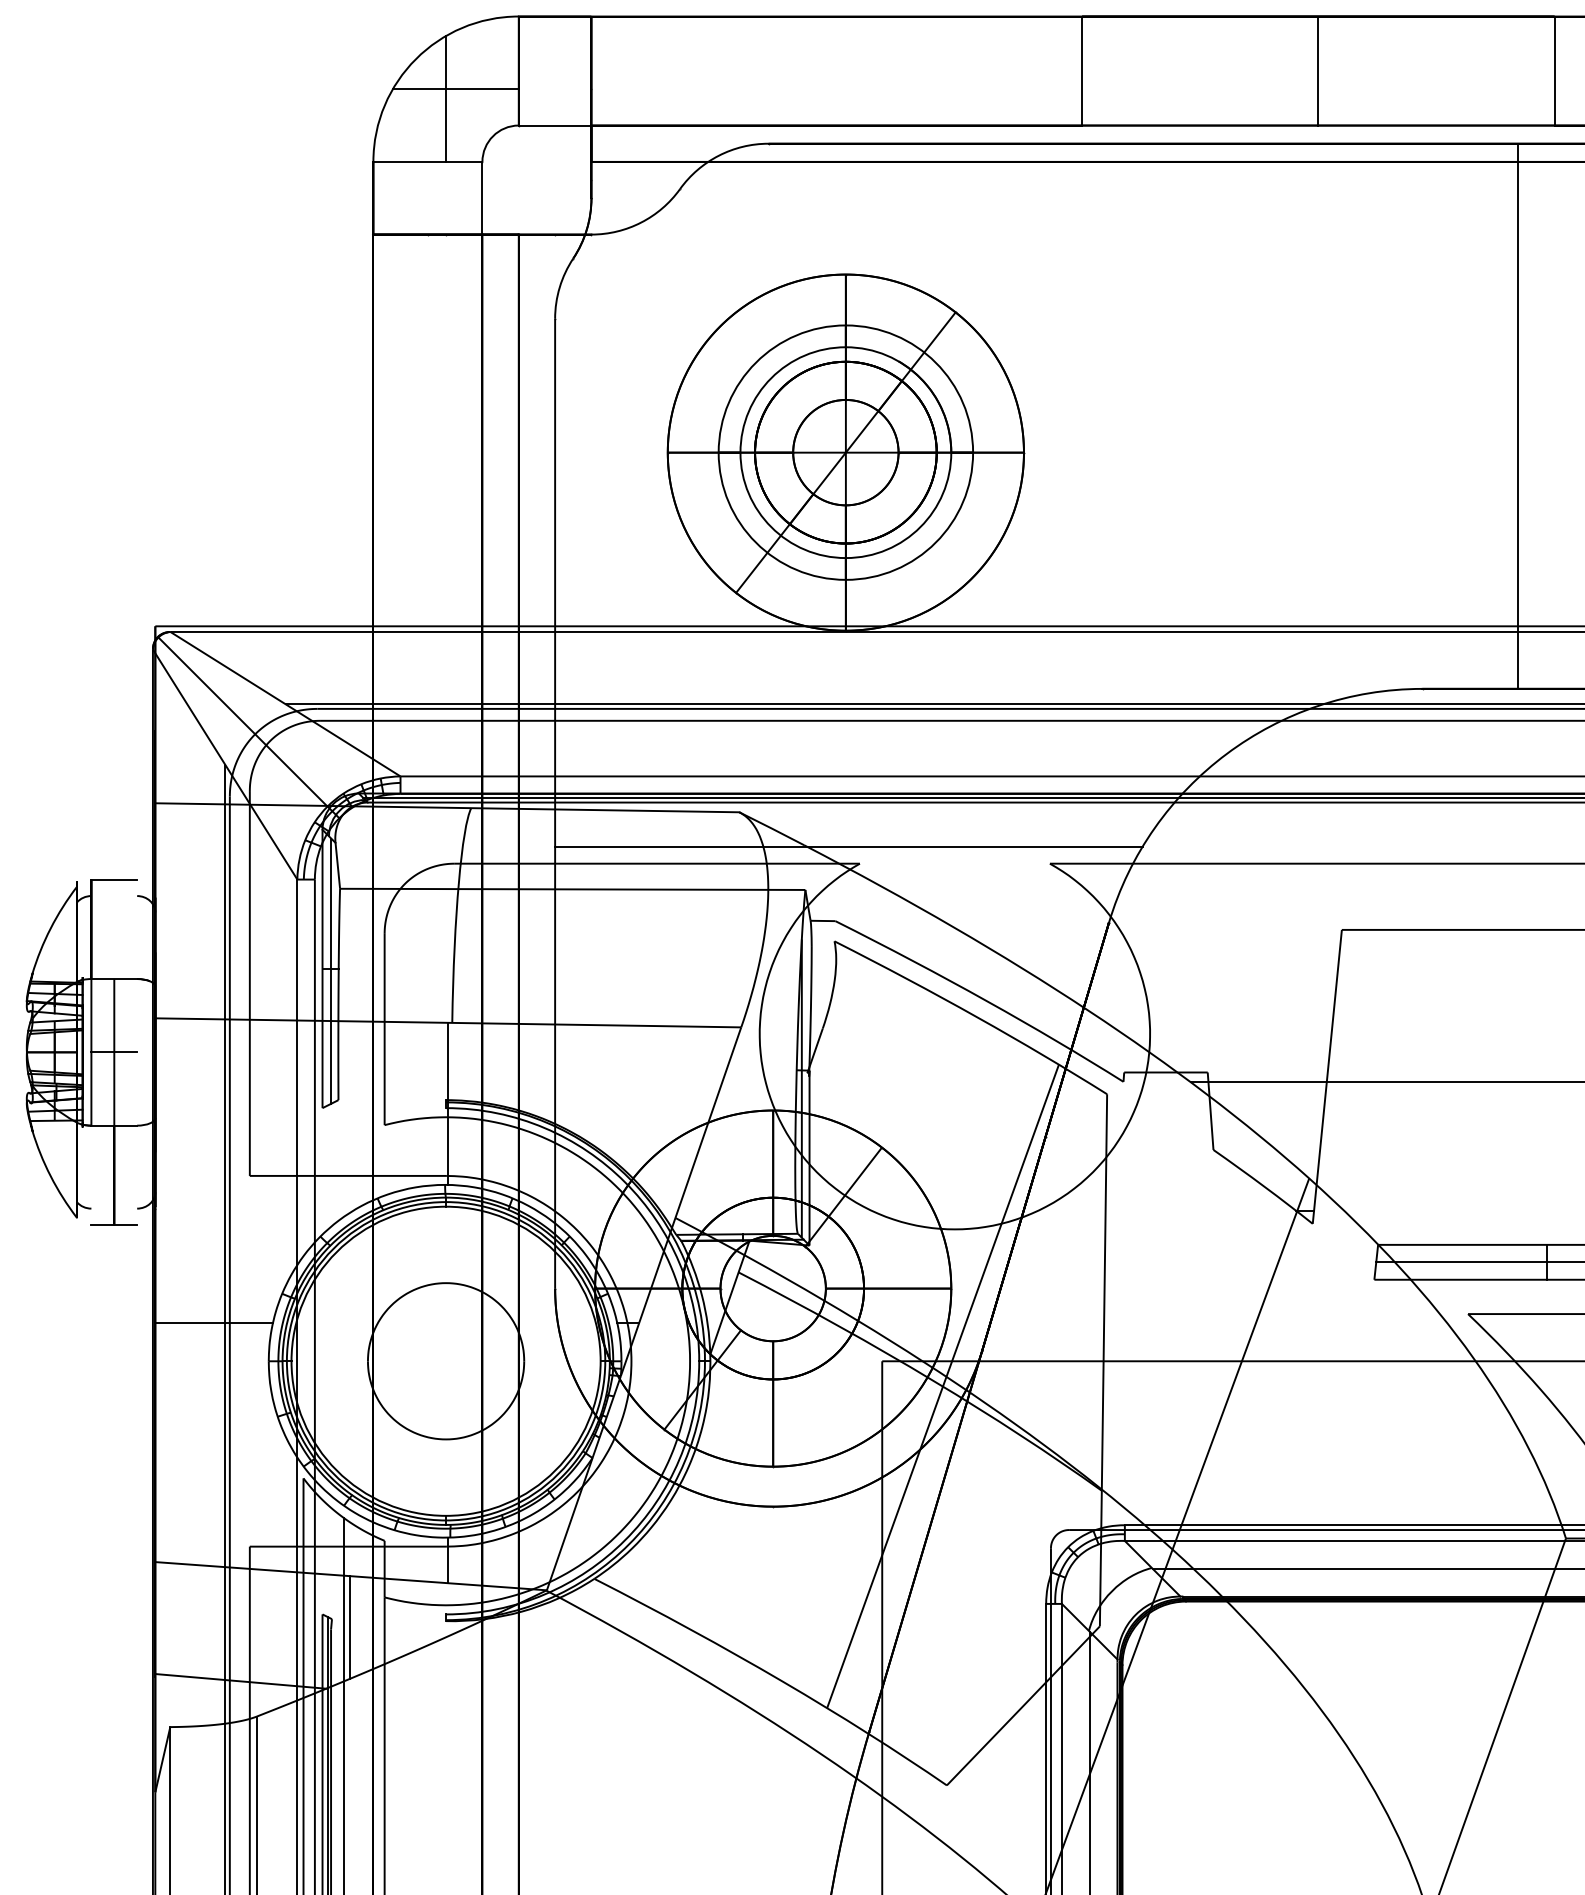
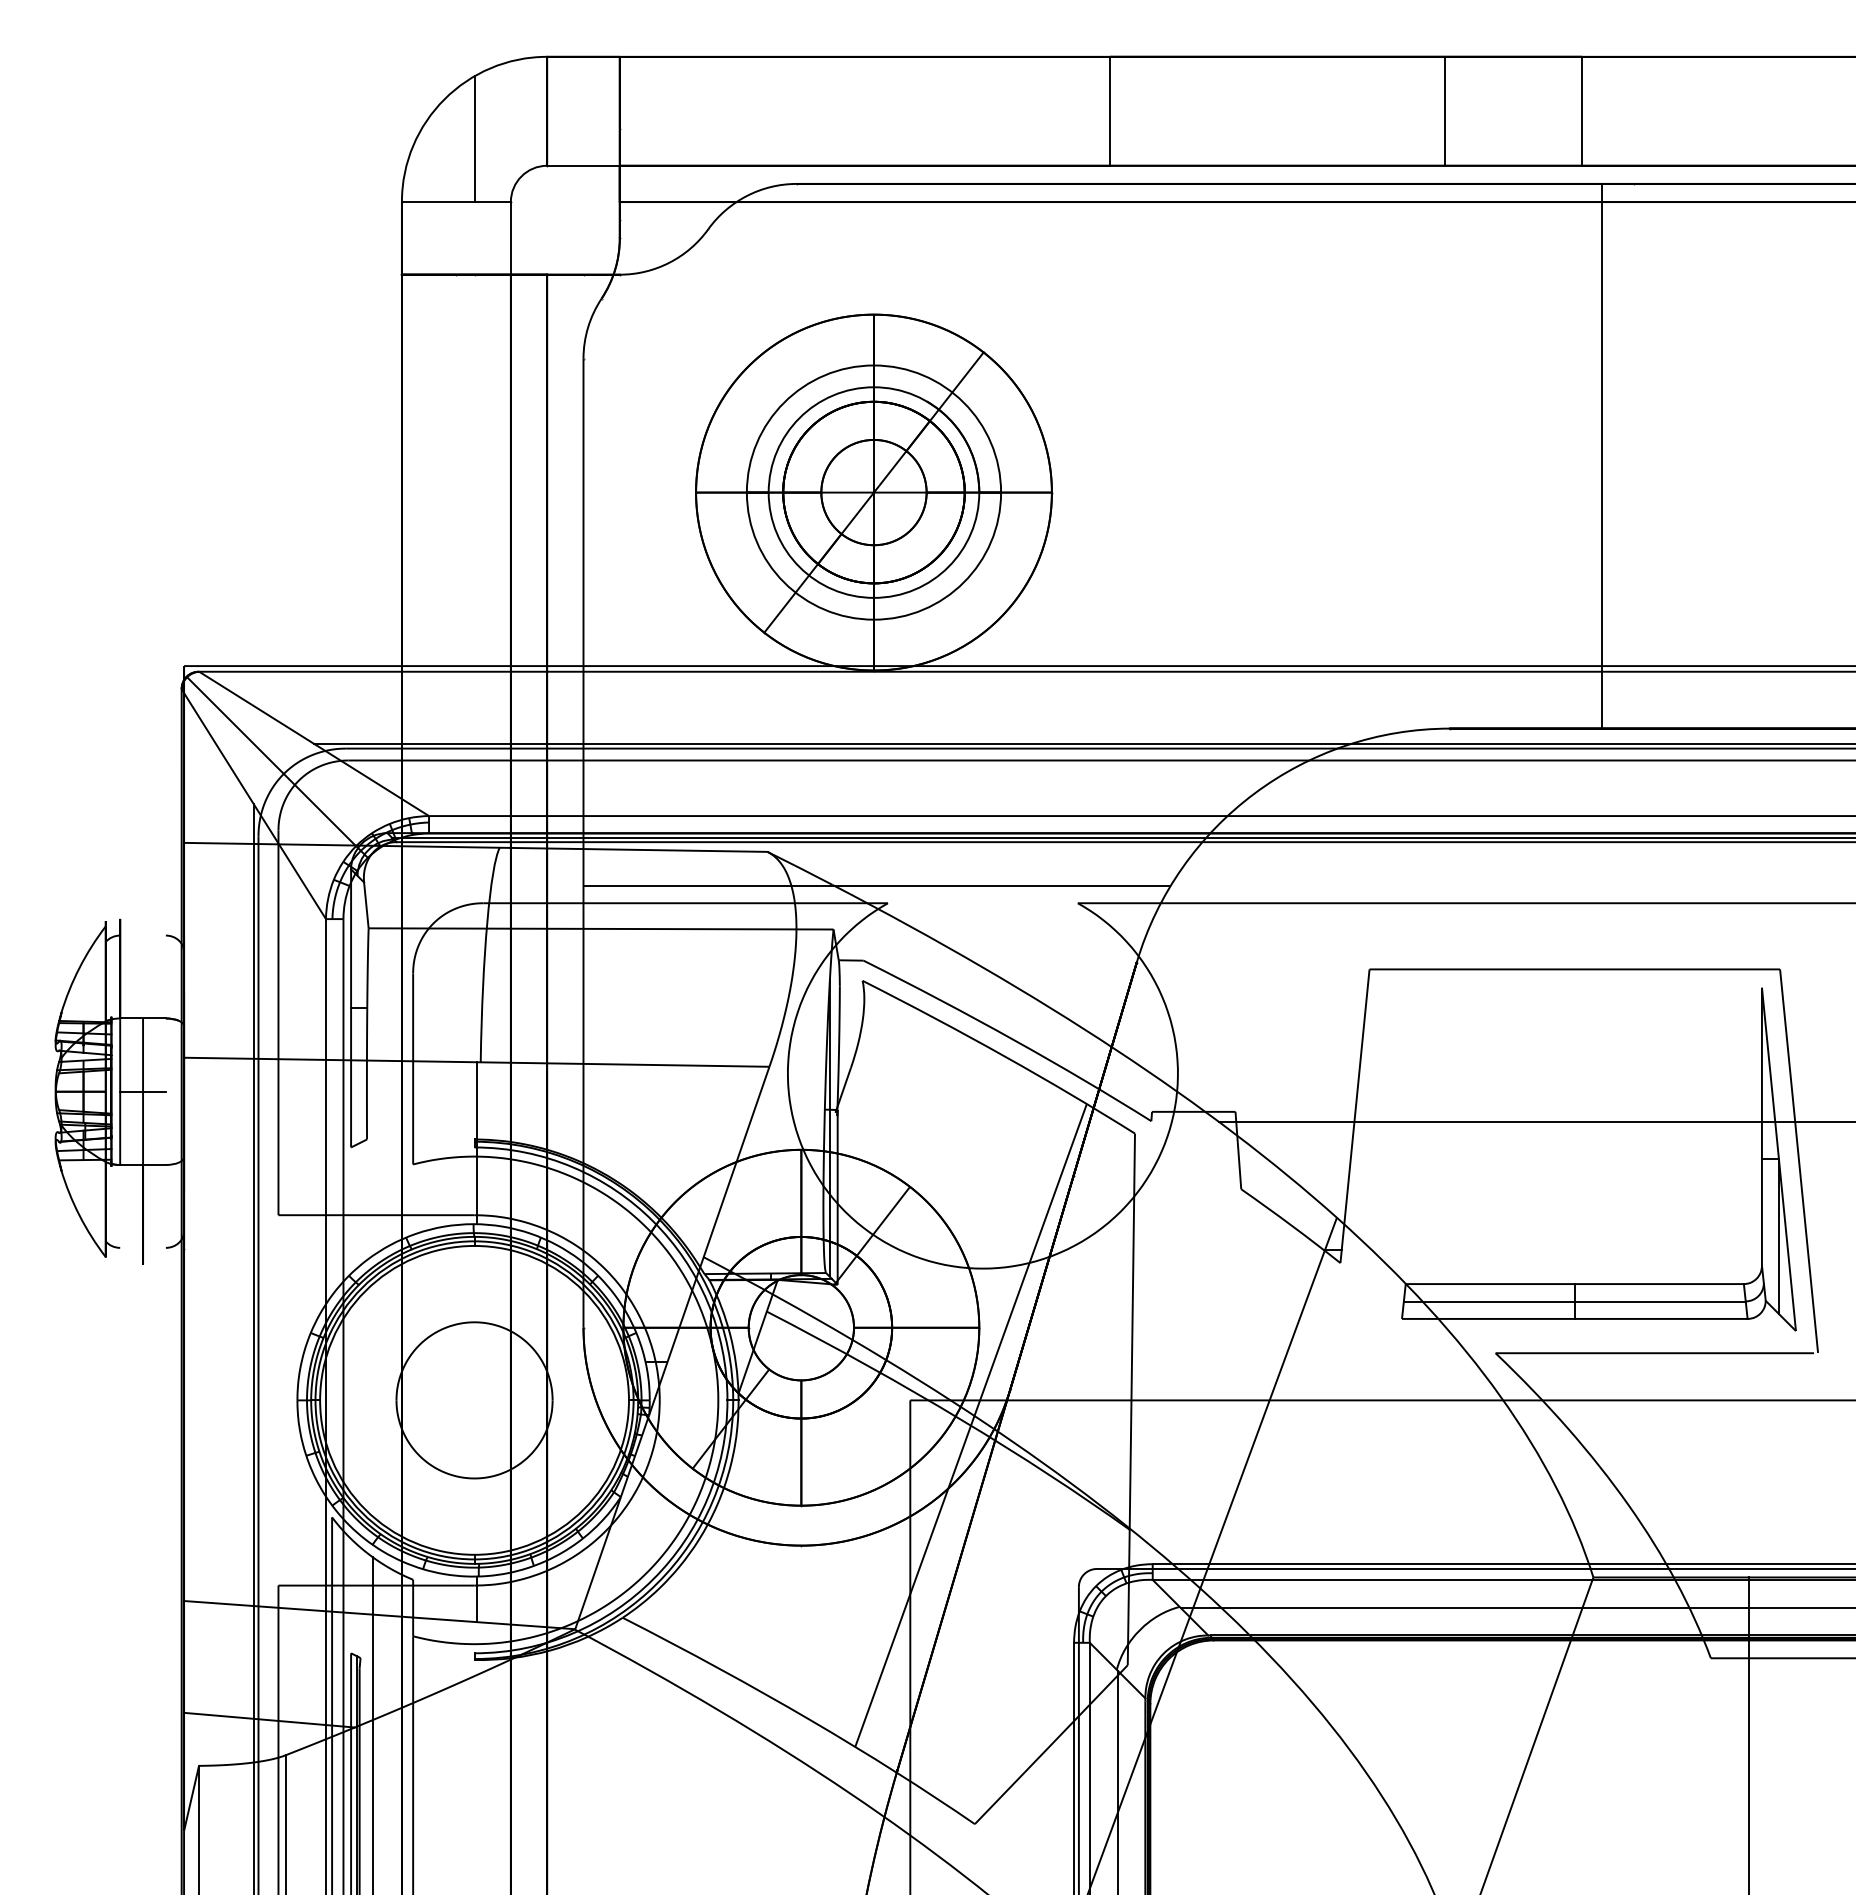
line: (1318, 70) -> (1445, 110), moved
line: (456, 89) -> (484, 129), removed
line: (1518, 415) -> (1601, 455), moved
line: (113, 879) -> (142, 919), removed
line: (330, 971) -> (359, 1010), removed
line: (113, 1225) -> (142, 1264), removed
line: (213, 1323) -> (242, 1362), removed
line: (349, 1627) -> (378, 1666), removed

